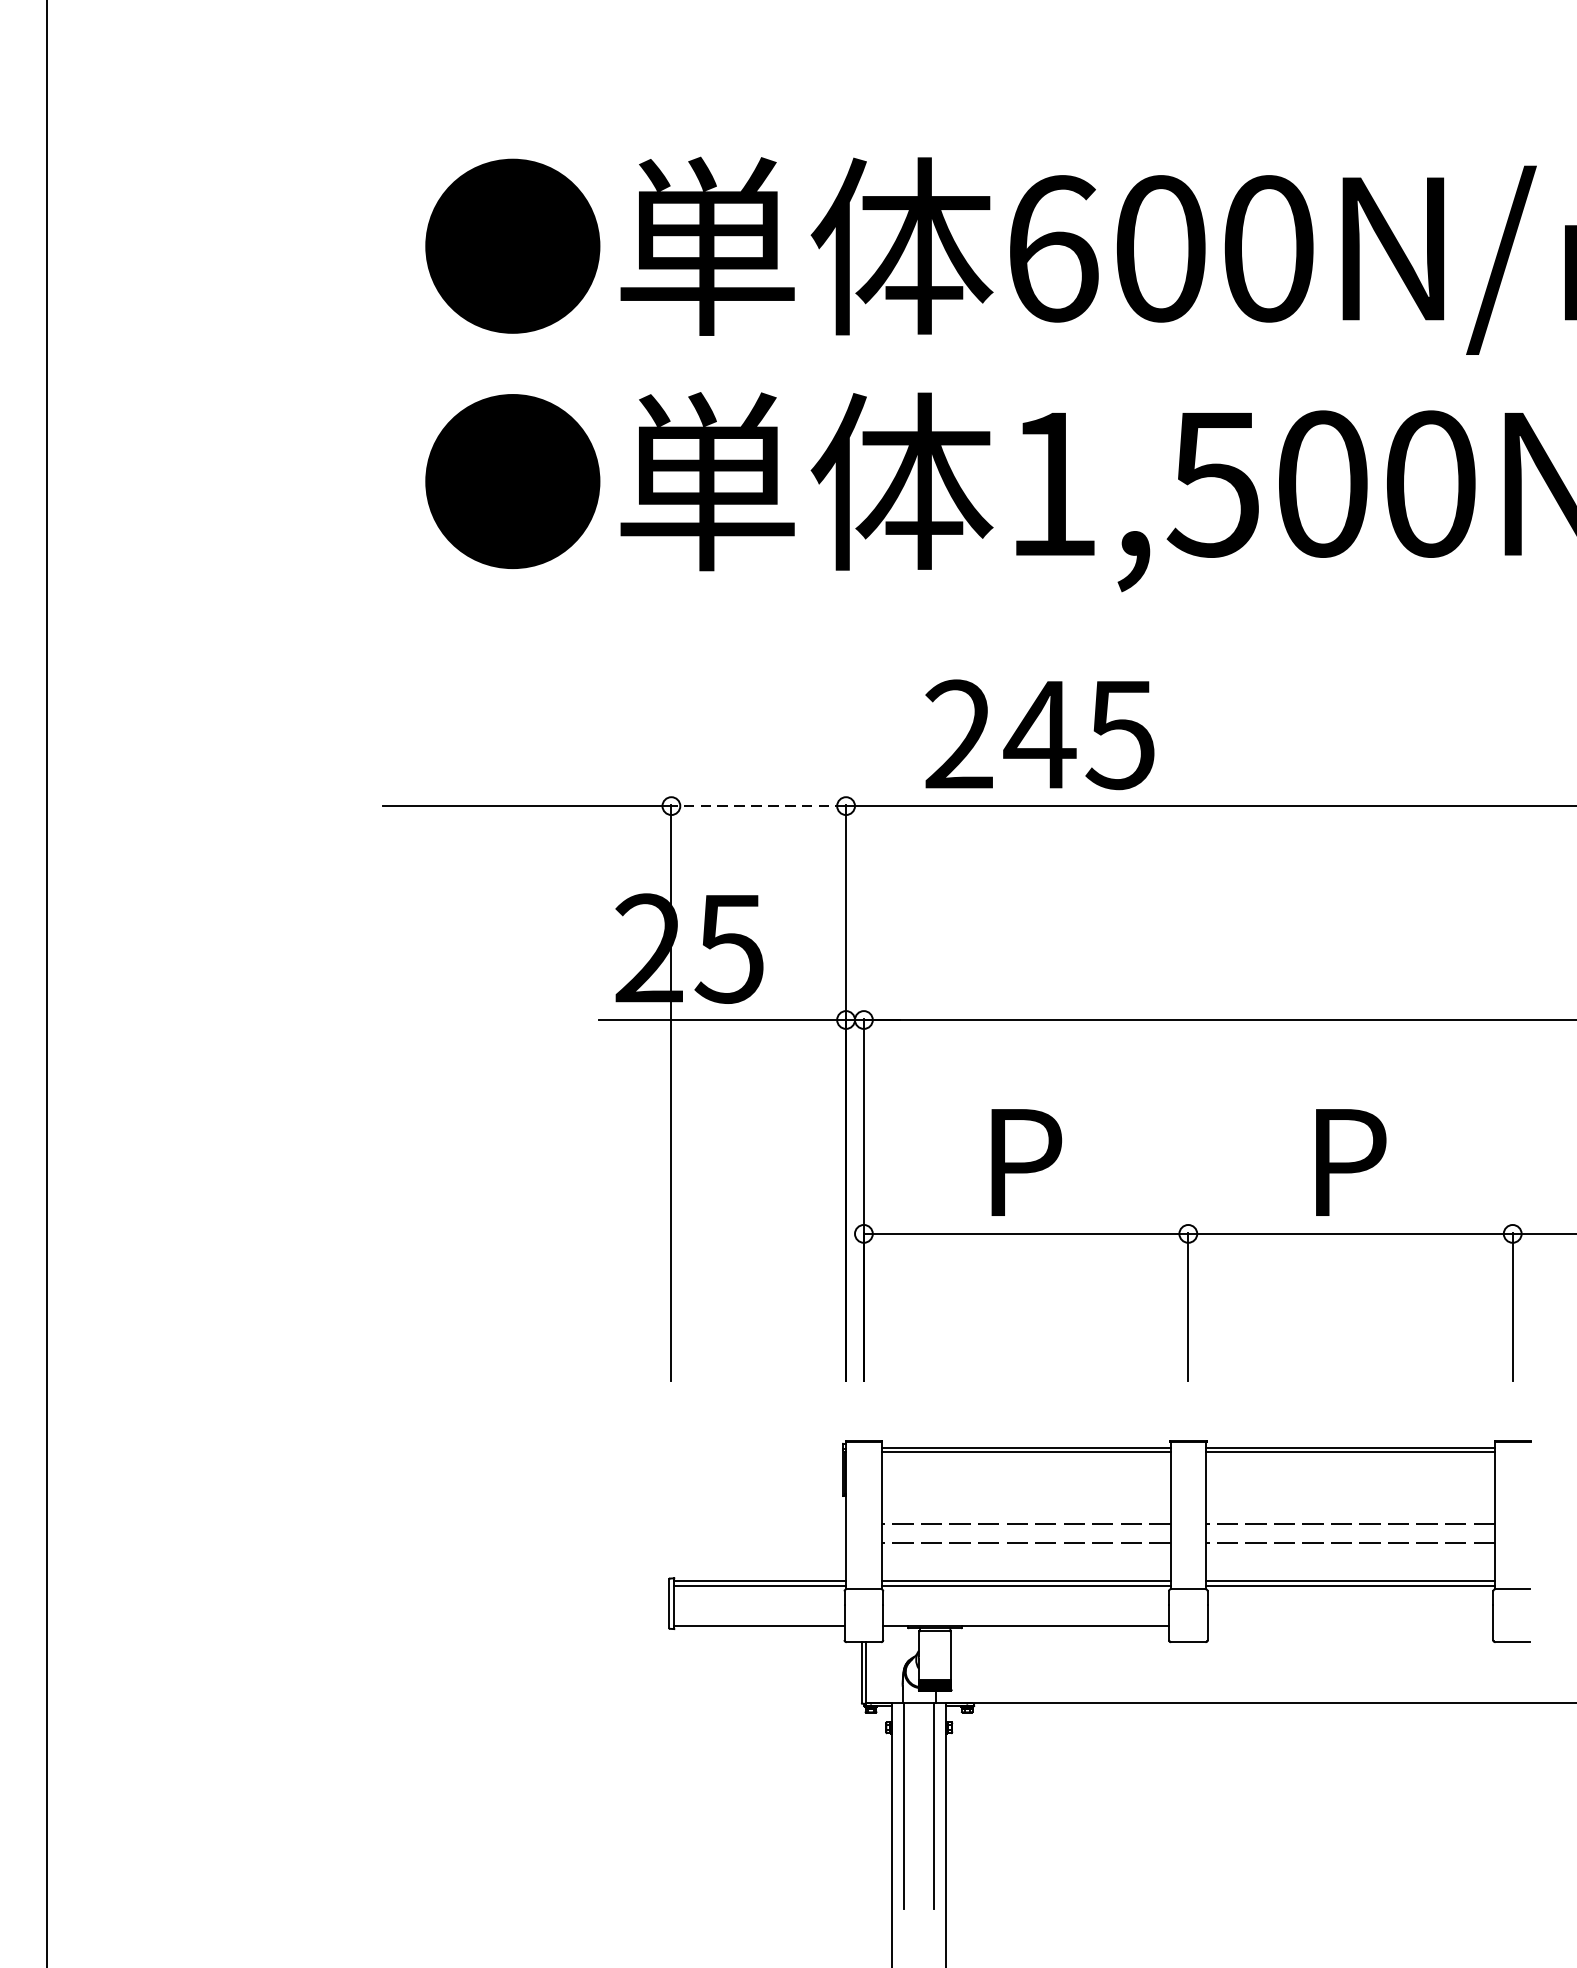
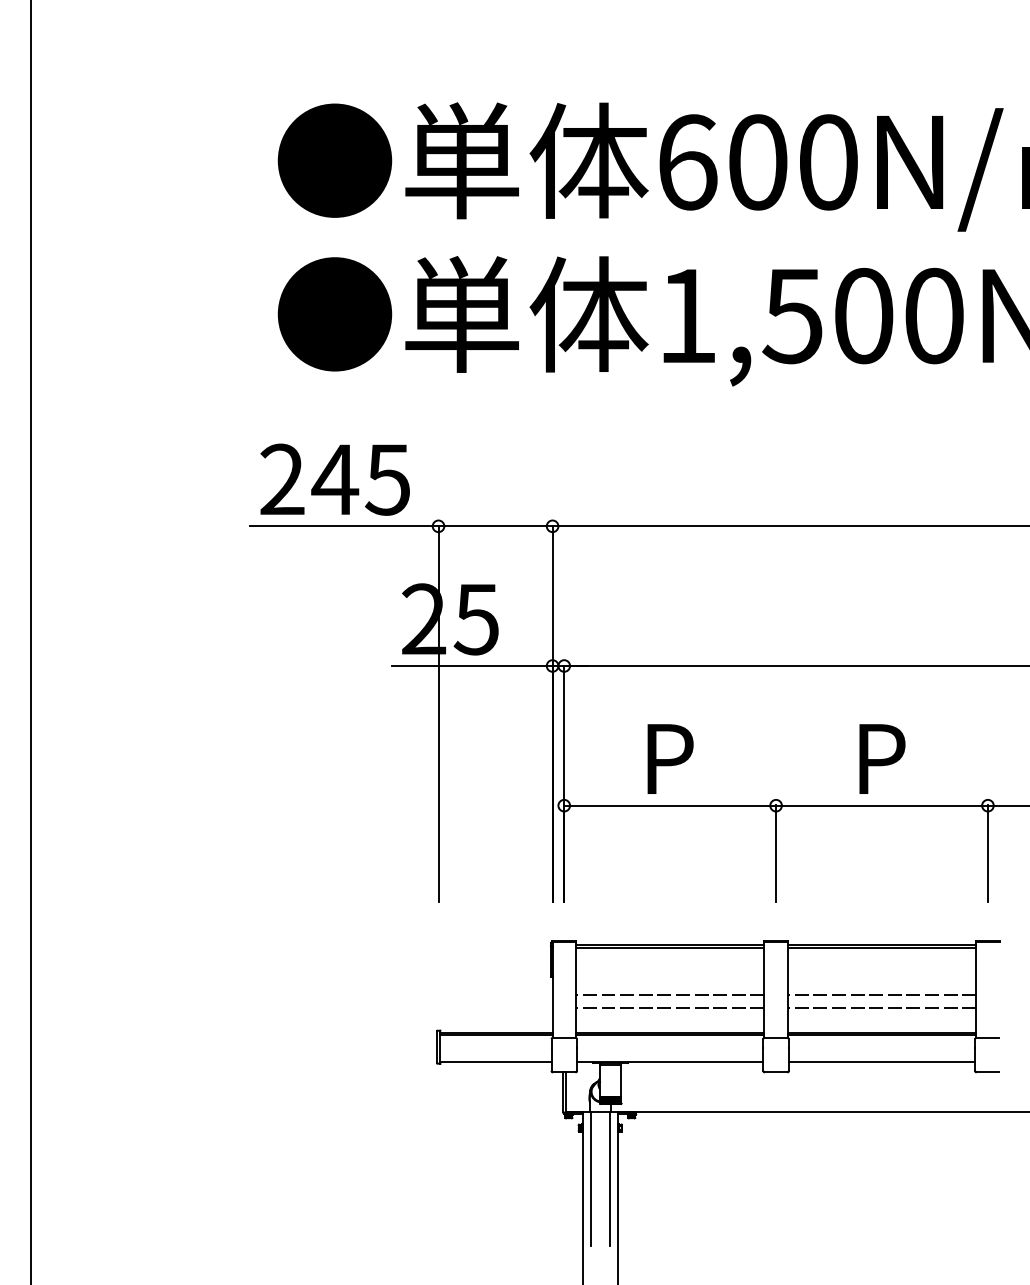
text: (1038, 734) -> (334, 479), moved
line: (758, 806) -> (495, 526), dashed -> solid
line: (1349, 1625) -> (881, 1061), added

